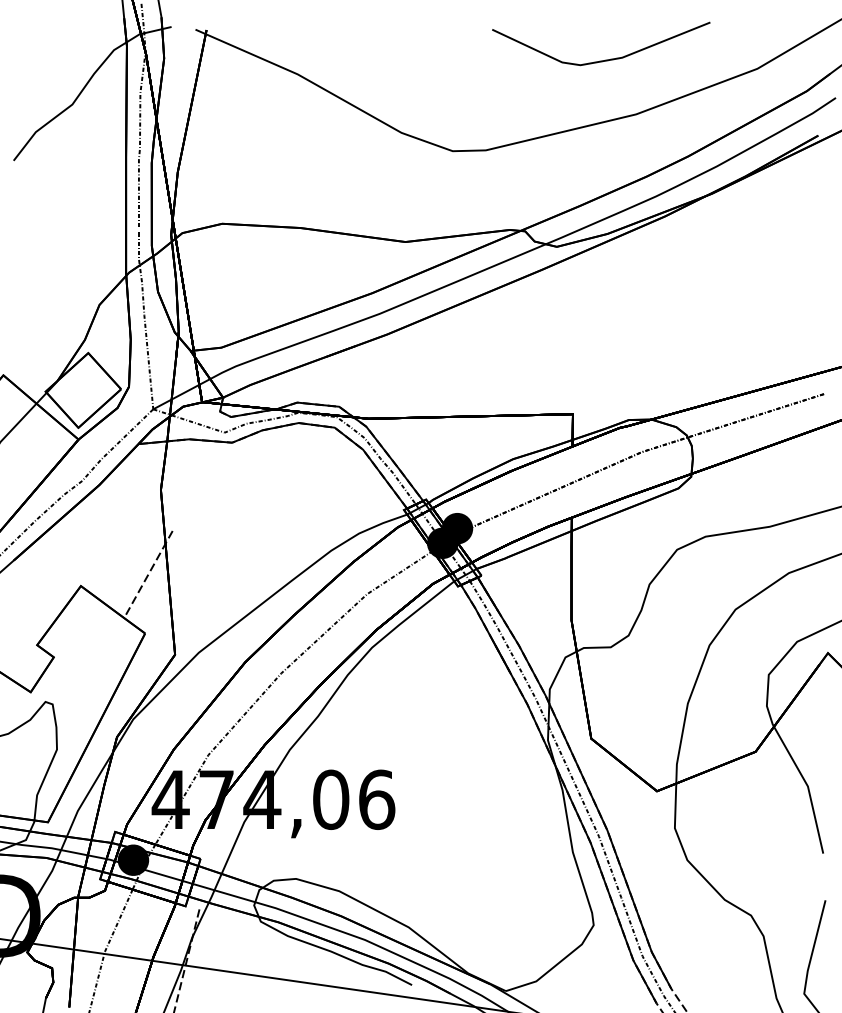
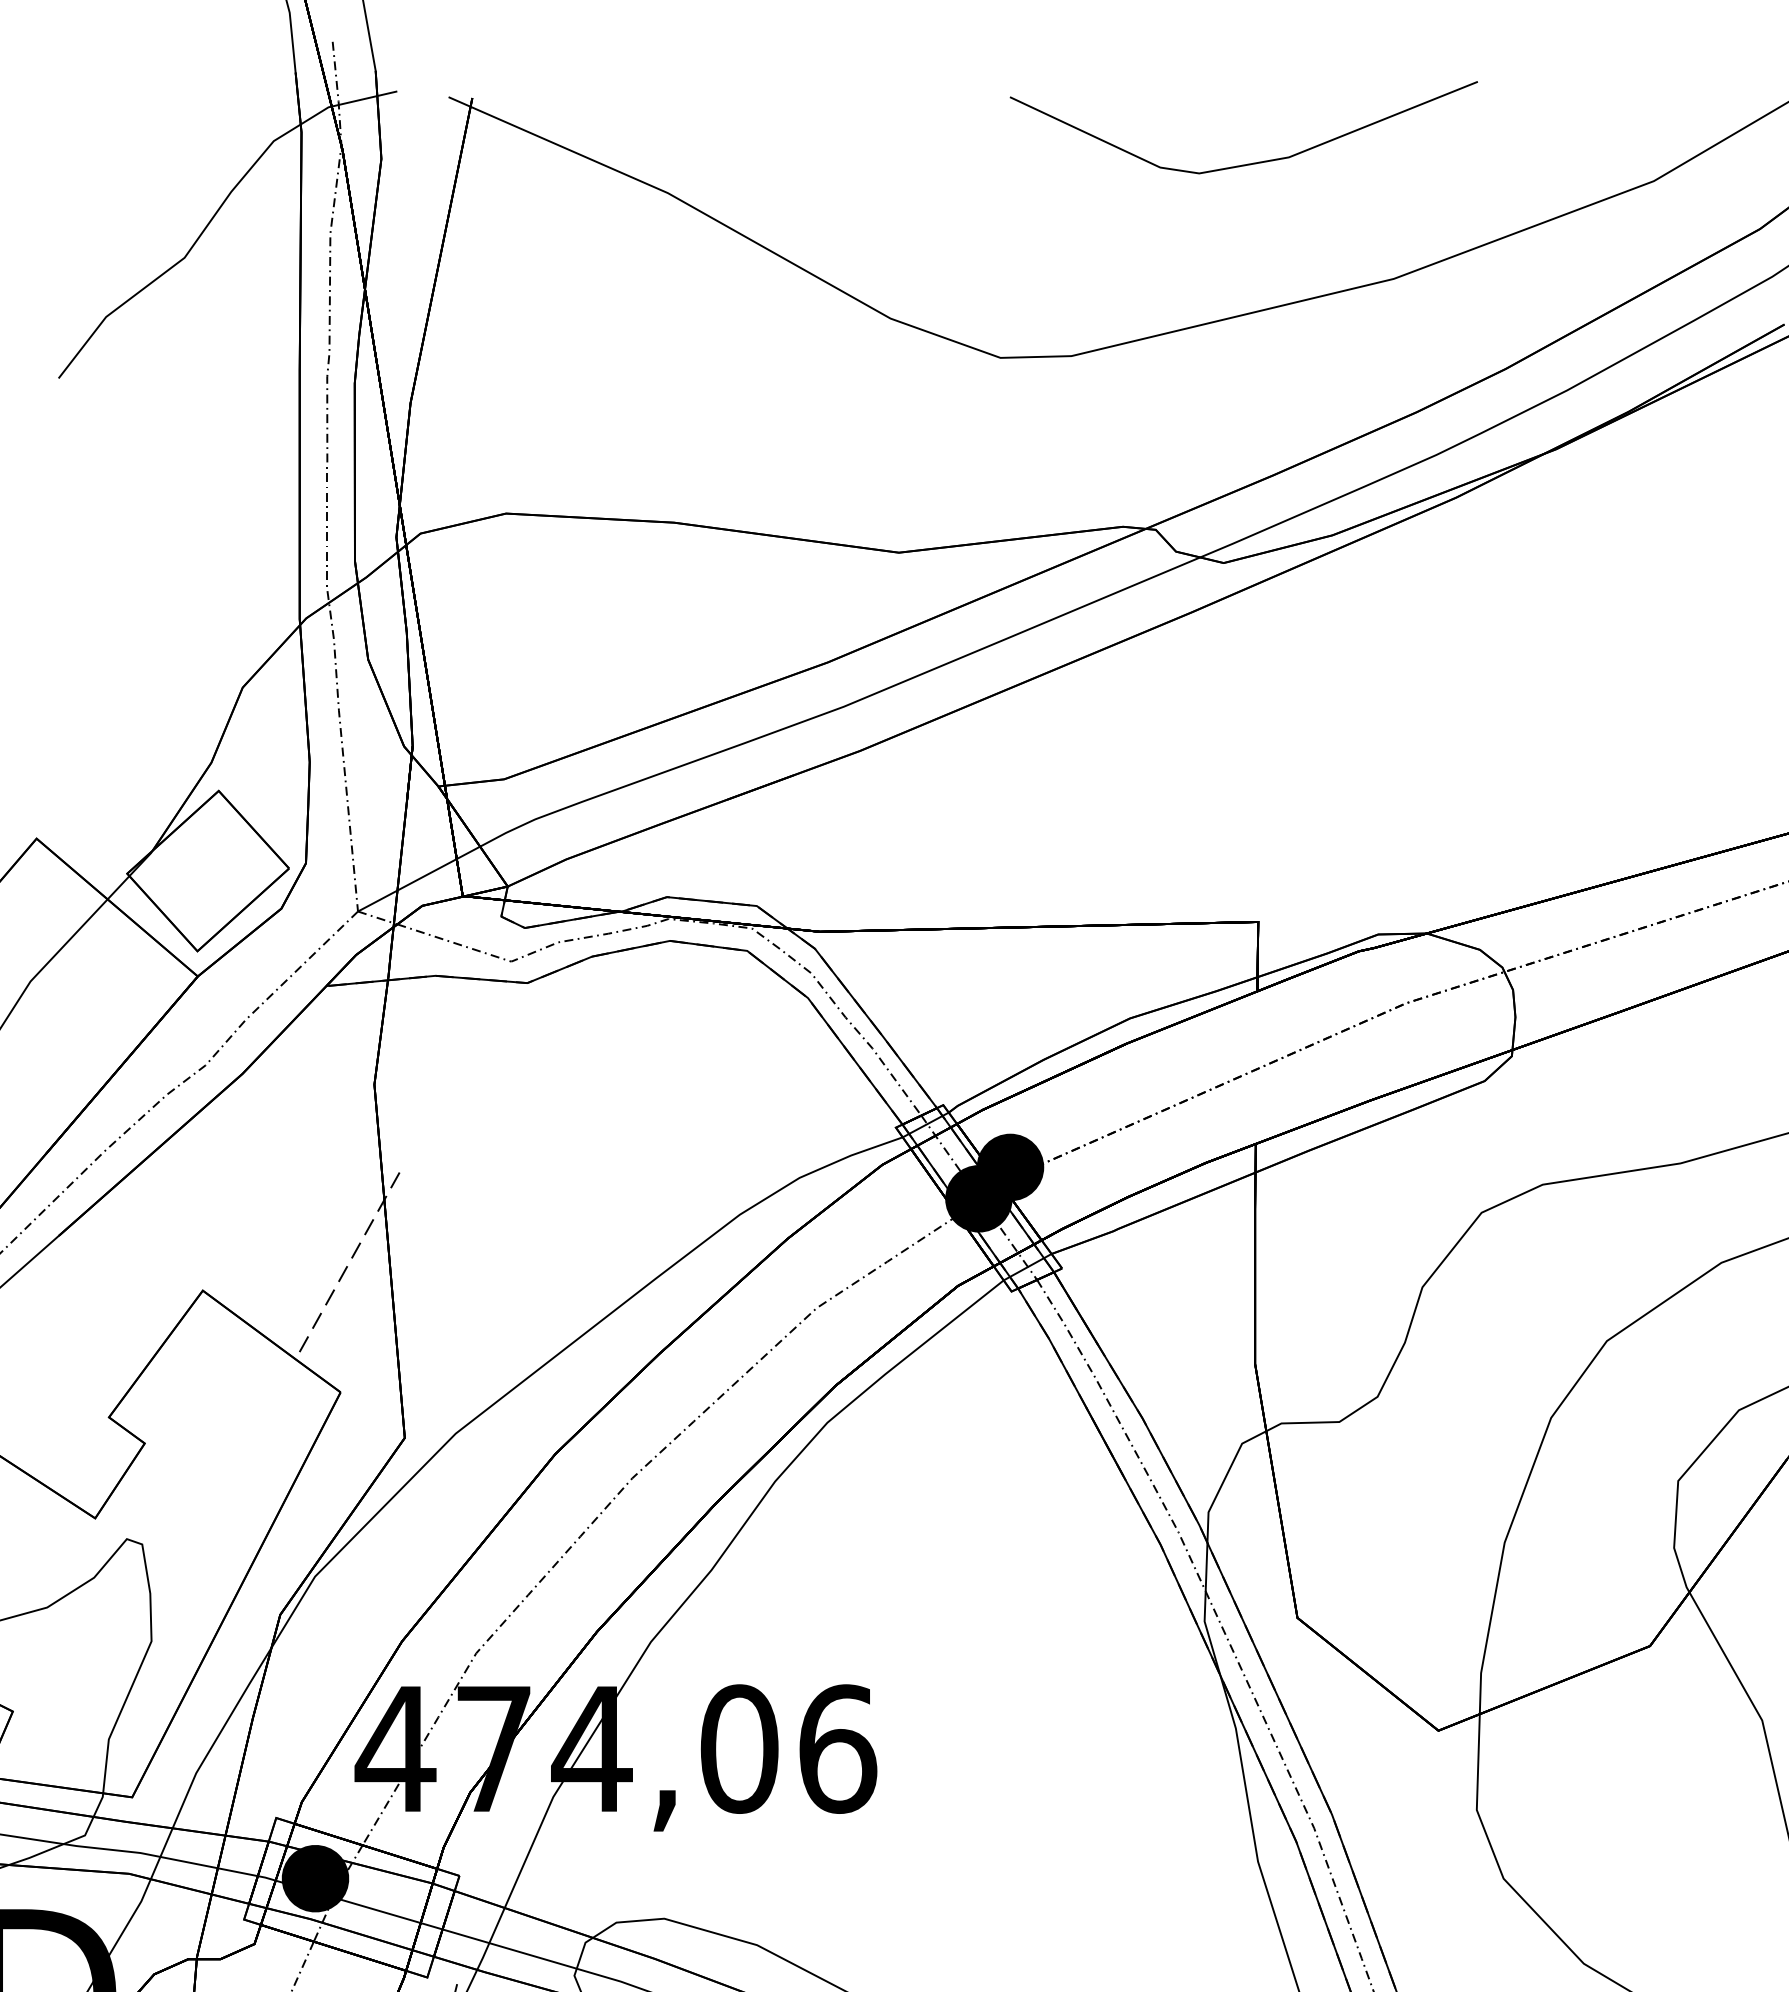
line: (605, 59) -> (1252, 161), moved

